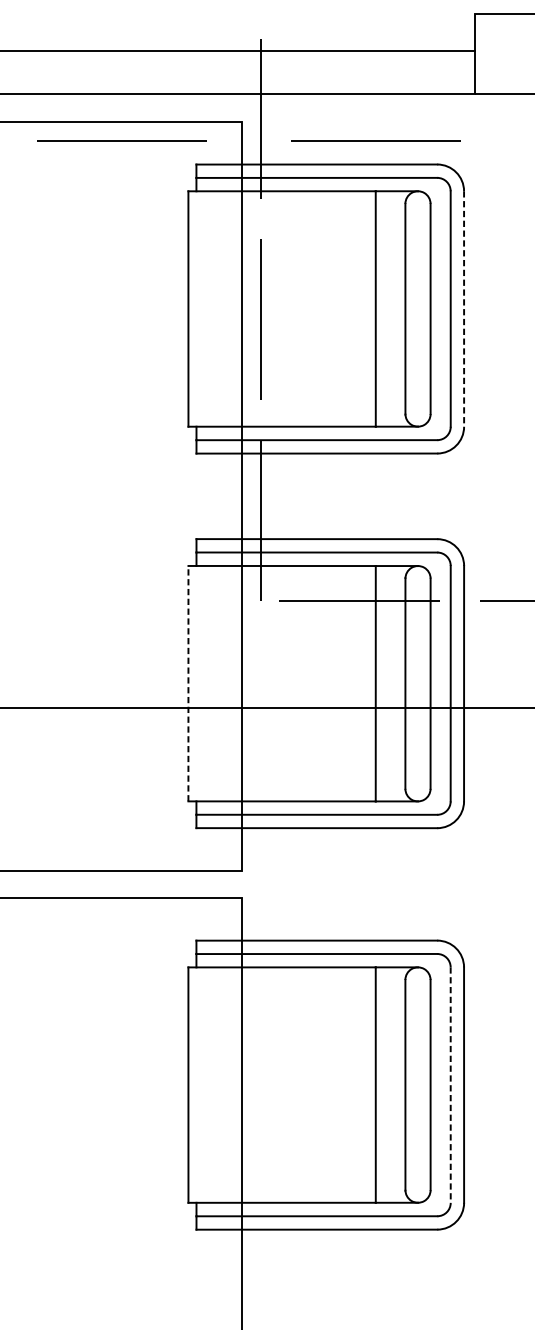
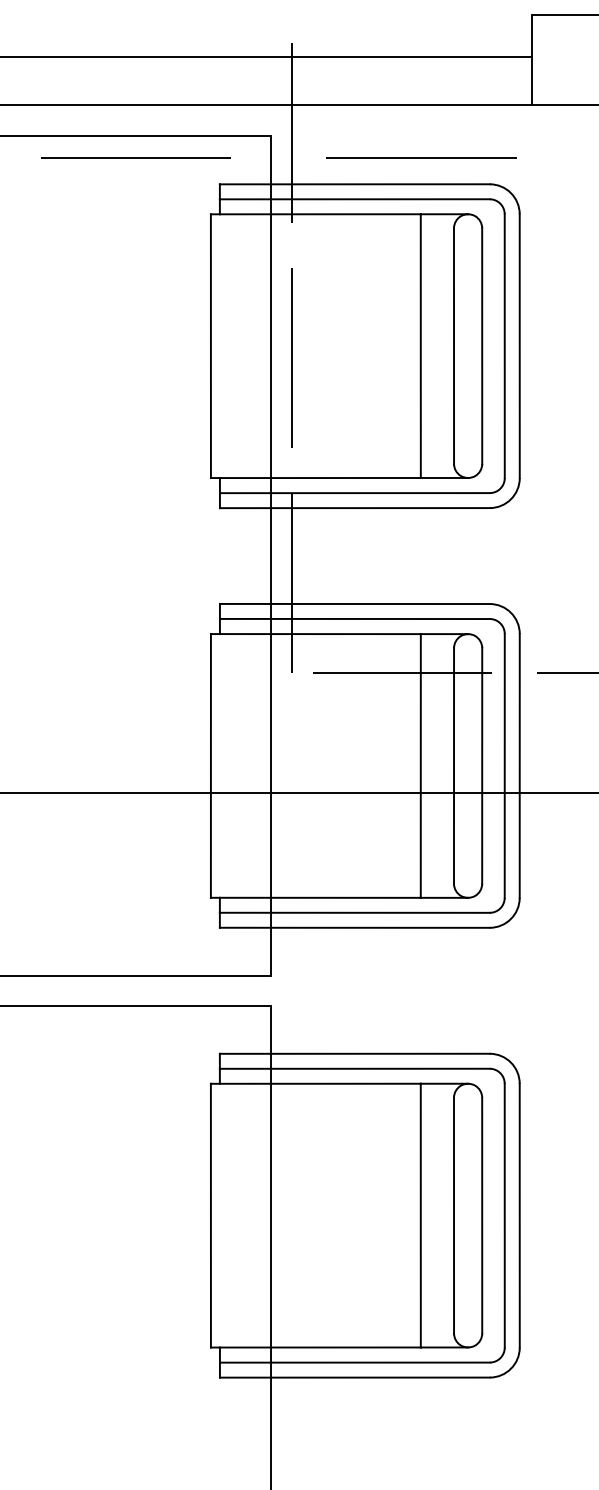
line: (463, 309) -> (519, 346), dashed -> solid
line: (188, 683) -> (210, 765), dashed -> solid
line: (450, 1084) -> (504, 1215), dashed -> solid

